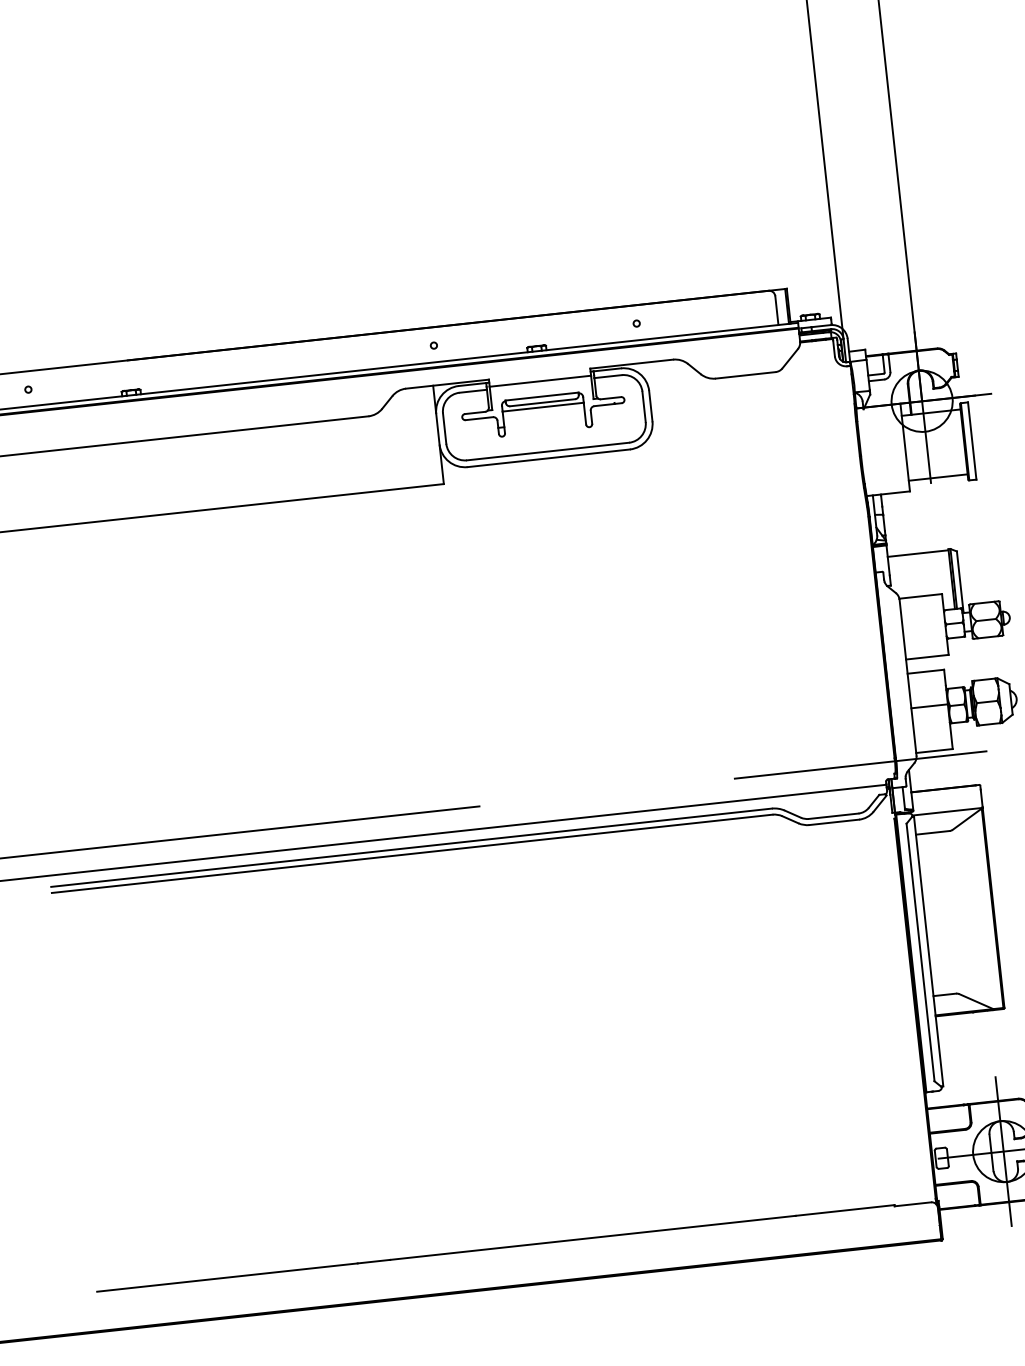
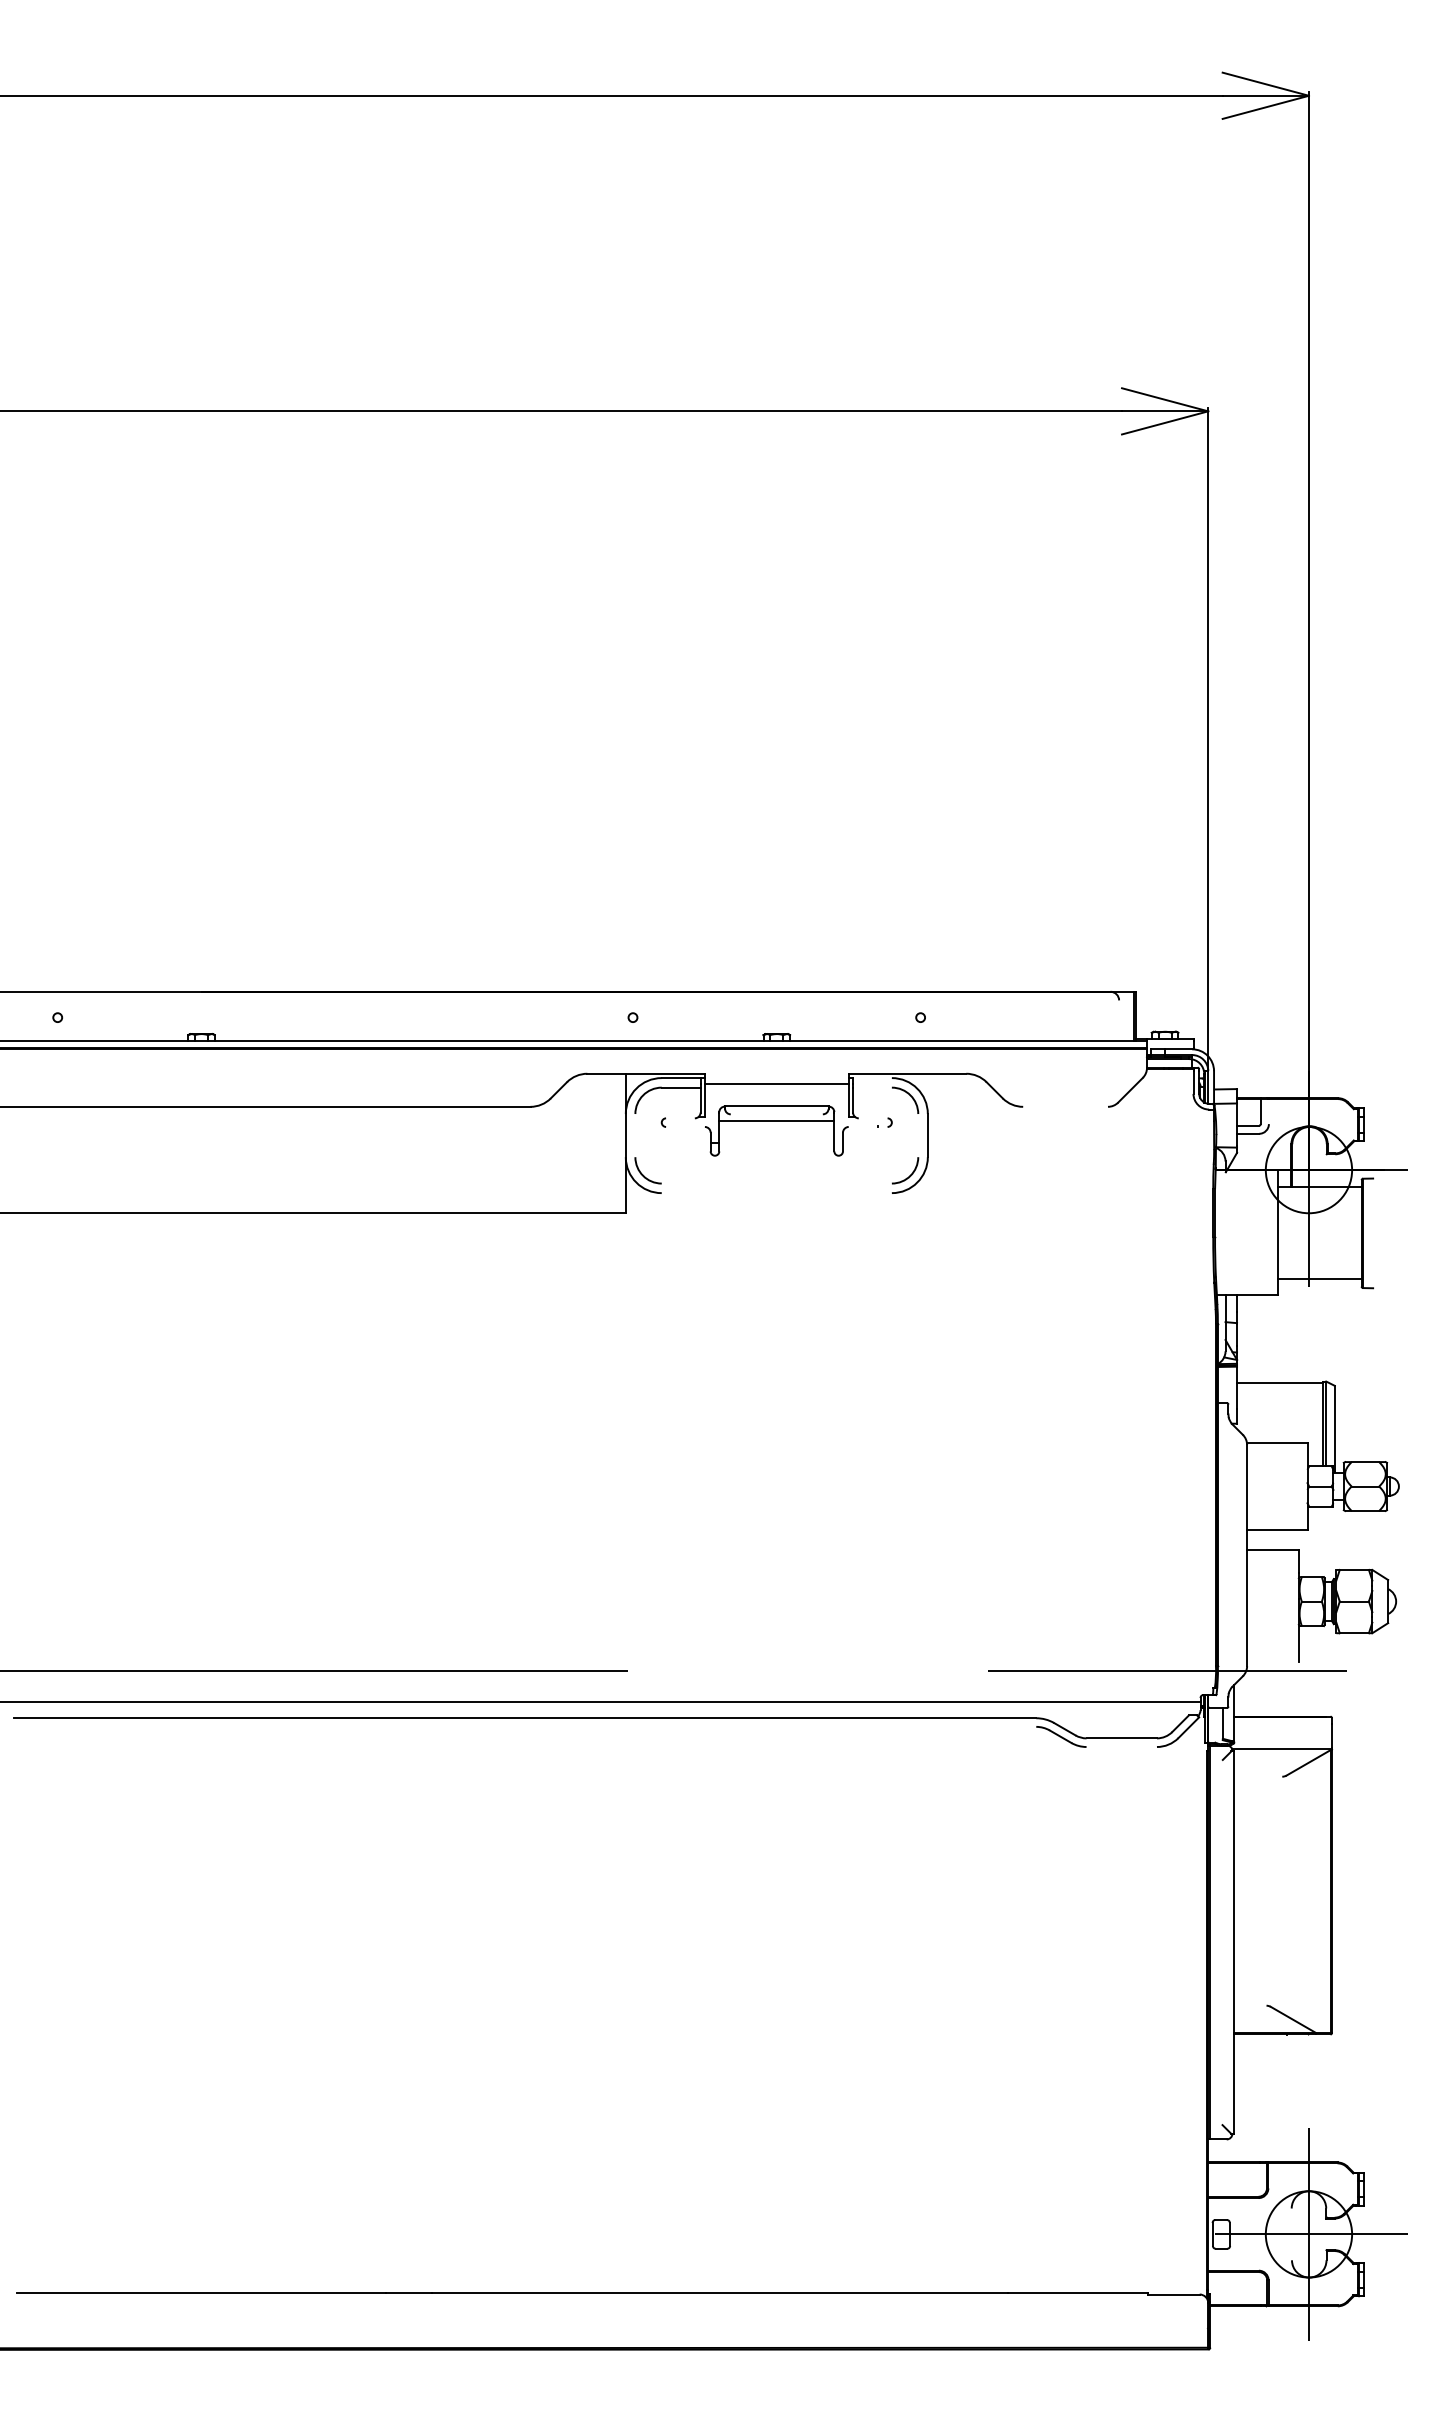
line: (777, 310) -> (1119, 1020), removed
line: (889, 363) -> (1268, 1111), removed
line: (607, 370) -> (872, 1078), removed
line: (745, 375) -> (1065, 1106), removed
line: (608, 376) -> (872, 1087), removed
line: (610, 398) -> (872, 1118), removed
line: (542, 402) -> (776, 1114), removed
line: (607, 404) -> (867, 1126), removed
line: (644, 406) -> (918, 1135), removed
line: (475, 413) -> (680, 1118), removed
line: (479, 418) -> (685, 1126), removed
line: (444, 428) -> (635, 1135), removed
line: (972, 441) -> (1373, 1233), removed
line: (547, 451) -> (776, 1183), removed
line: (548, 458) -> (776, 1193), removed
line: (929, 706) -> (1272, 1598), removed
line: (934, 751) -> (1272, 1662), removed
line: (834, 822) -> (1121, 1747), removed
line: (933, 832) -> (1258, 1776), removed
line: (412, 853) -> (525, 1726), removed
line: (920, 952) -> (1222, 1942), removed
line: (944, 994) -> (1250, 2005), removed
line: (991, 1153) -> (1291, 2234), removed

